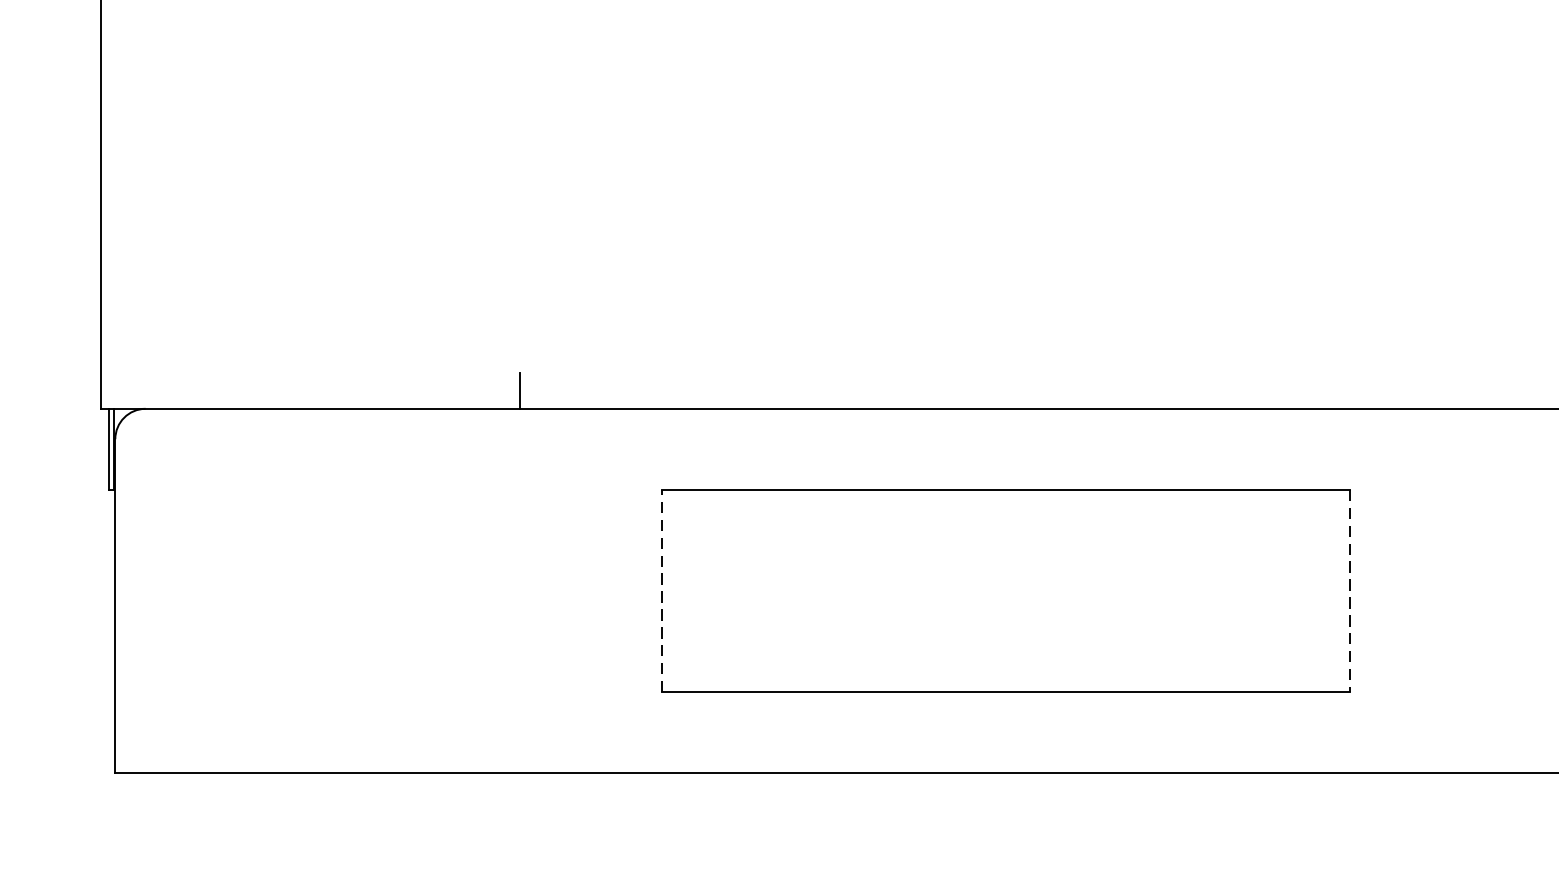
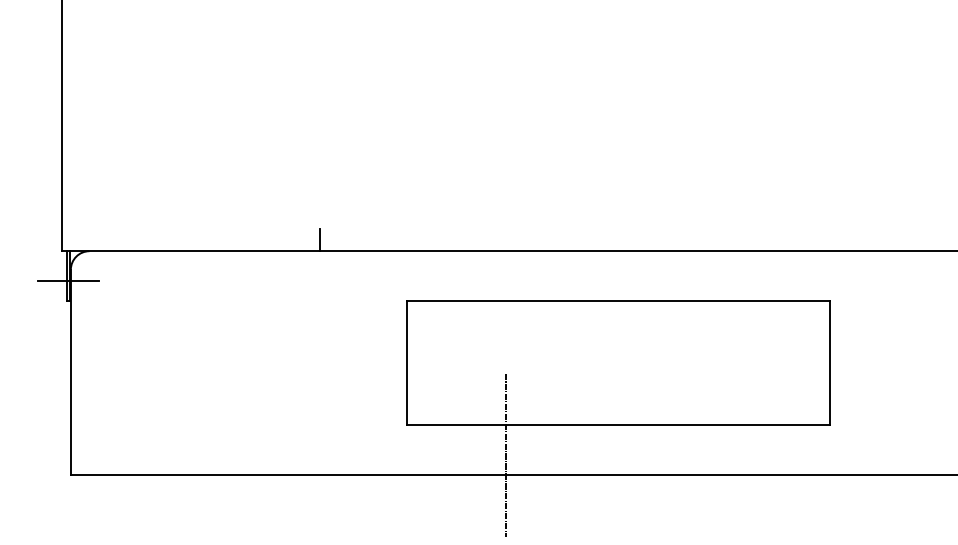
line: (111, 458) -> (68, 281), added
line: (661, 589) -> (406, 362), dashed -> solid
line: (1349, 591) -> (829, 363), dashed -> solid
line: (824, 739) -> (506, 454), added

